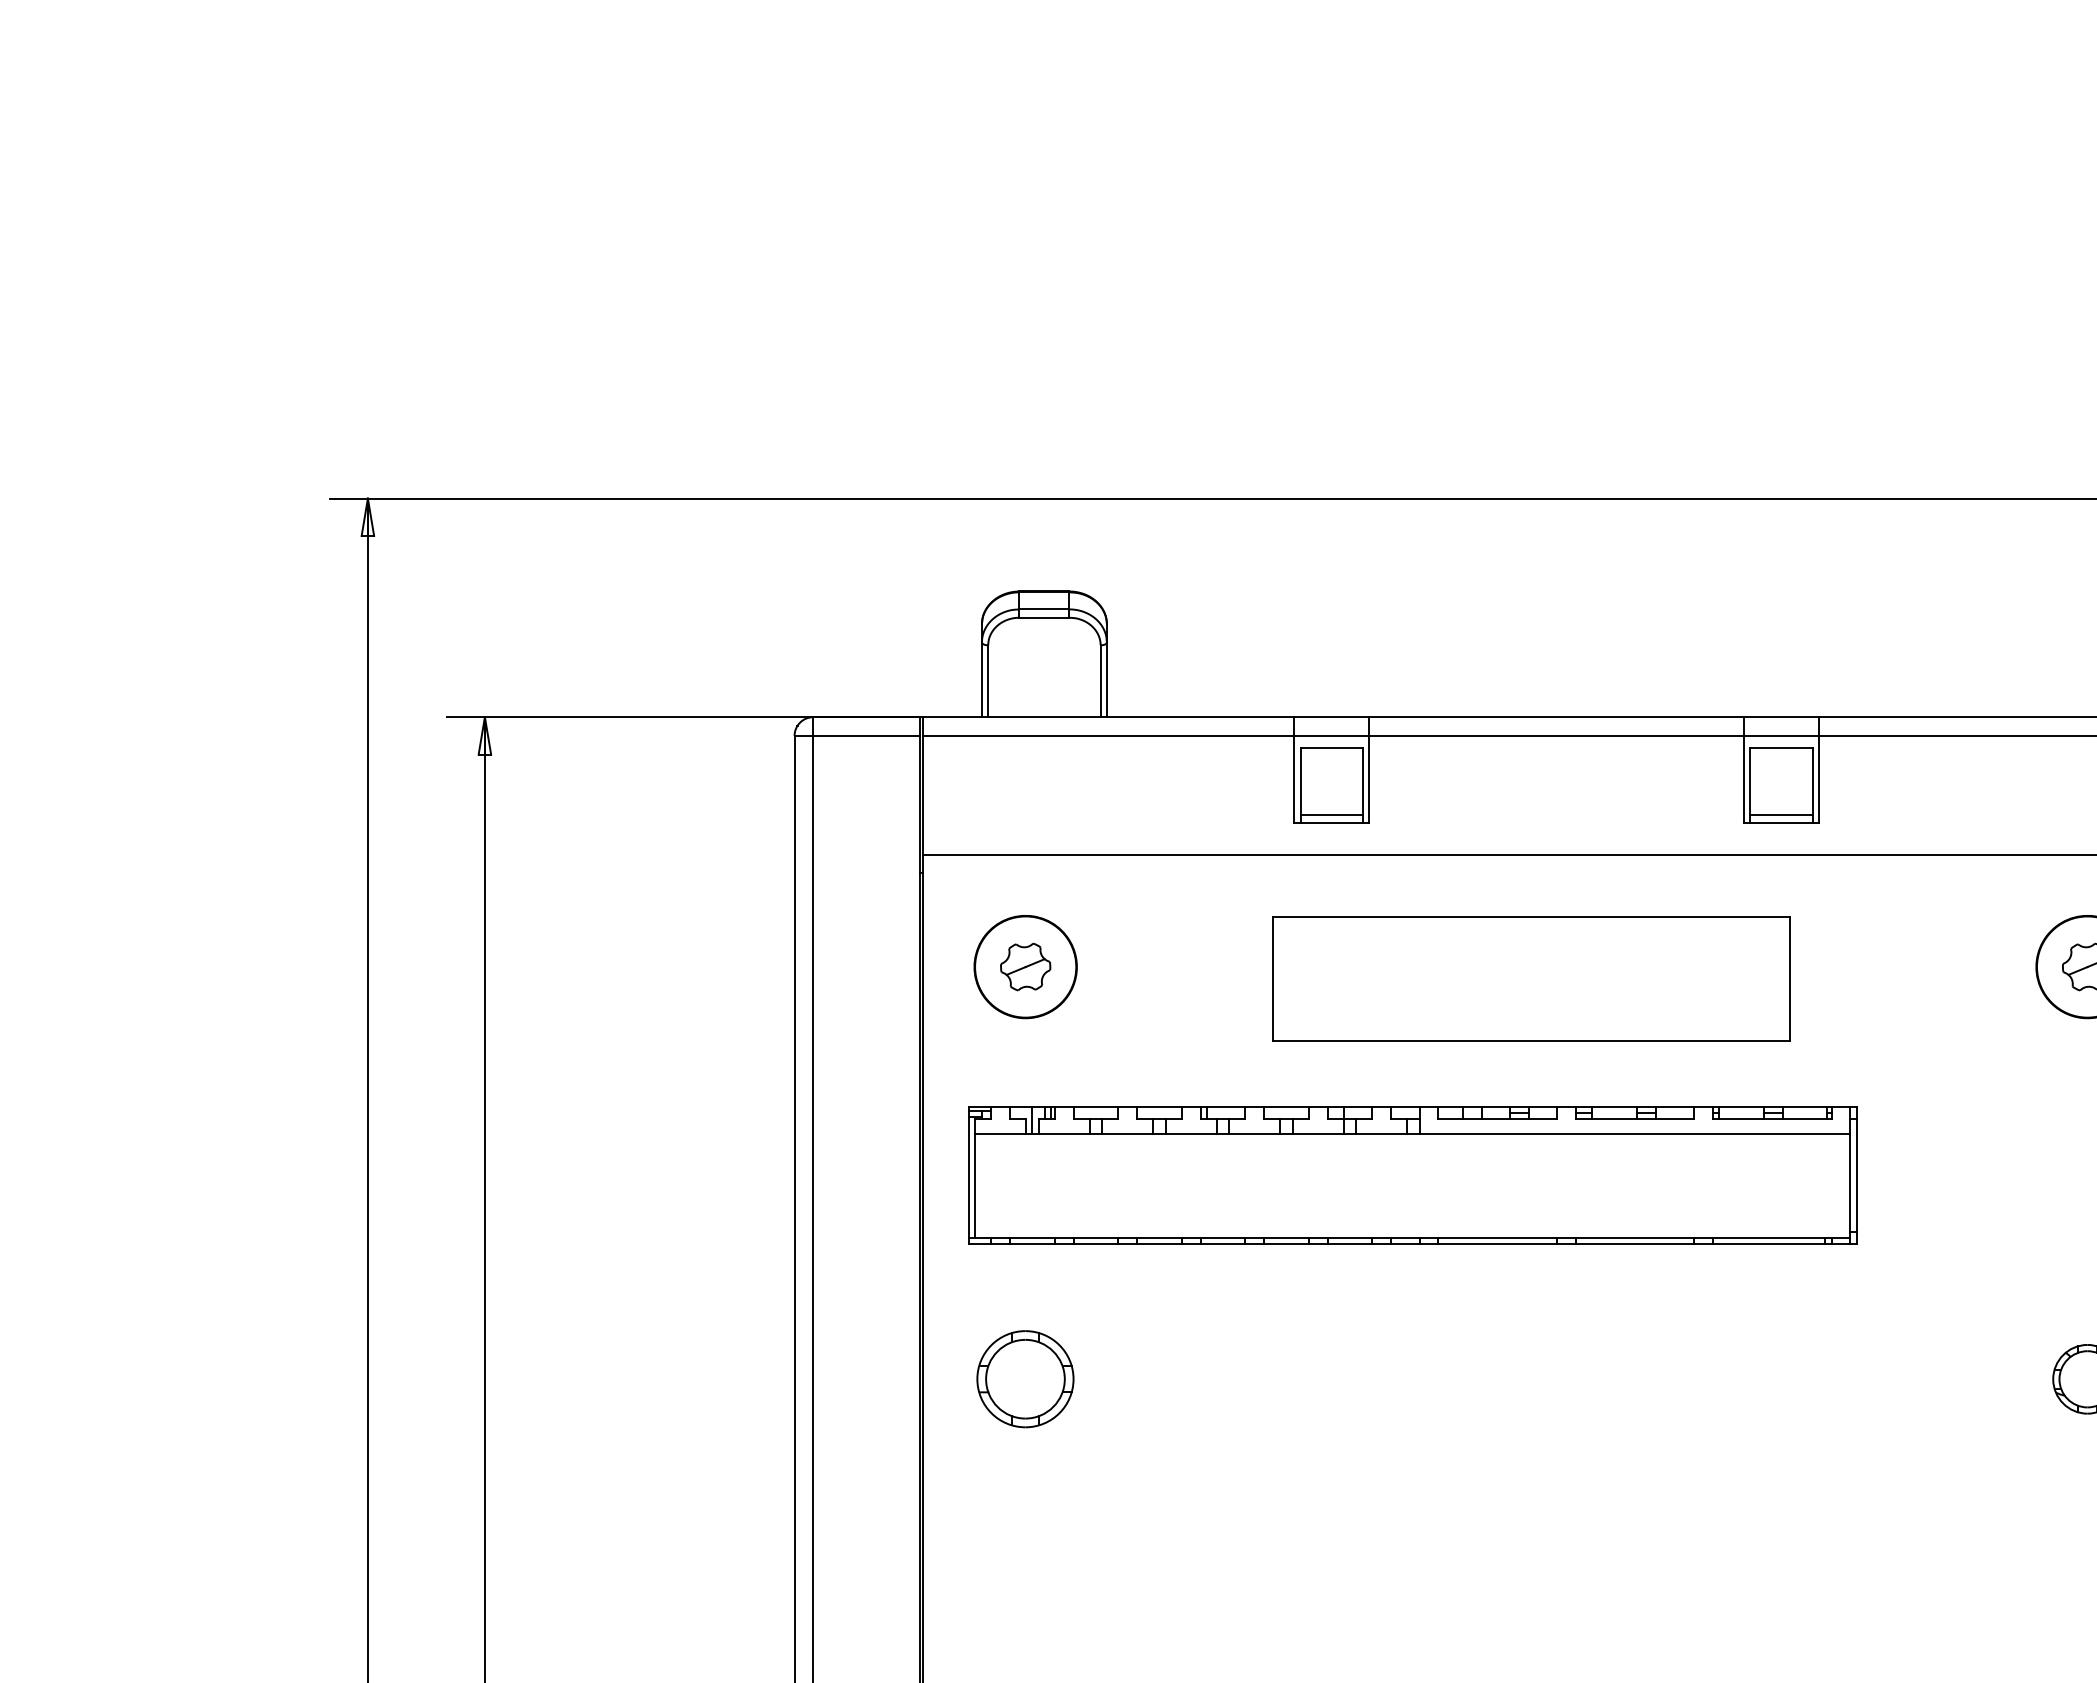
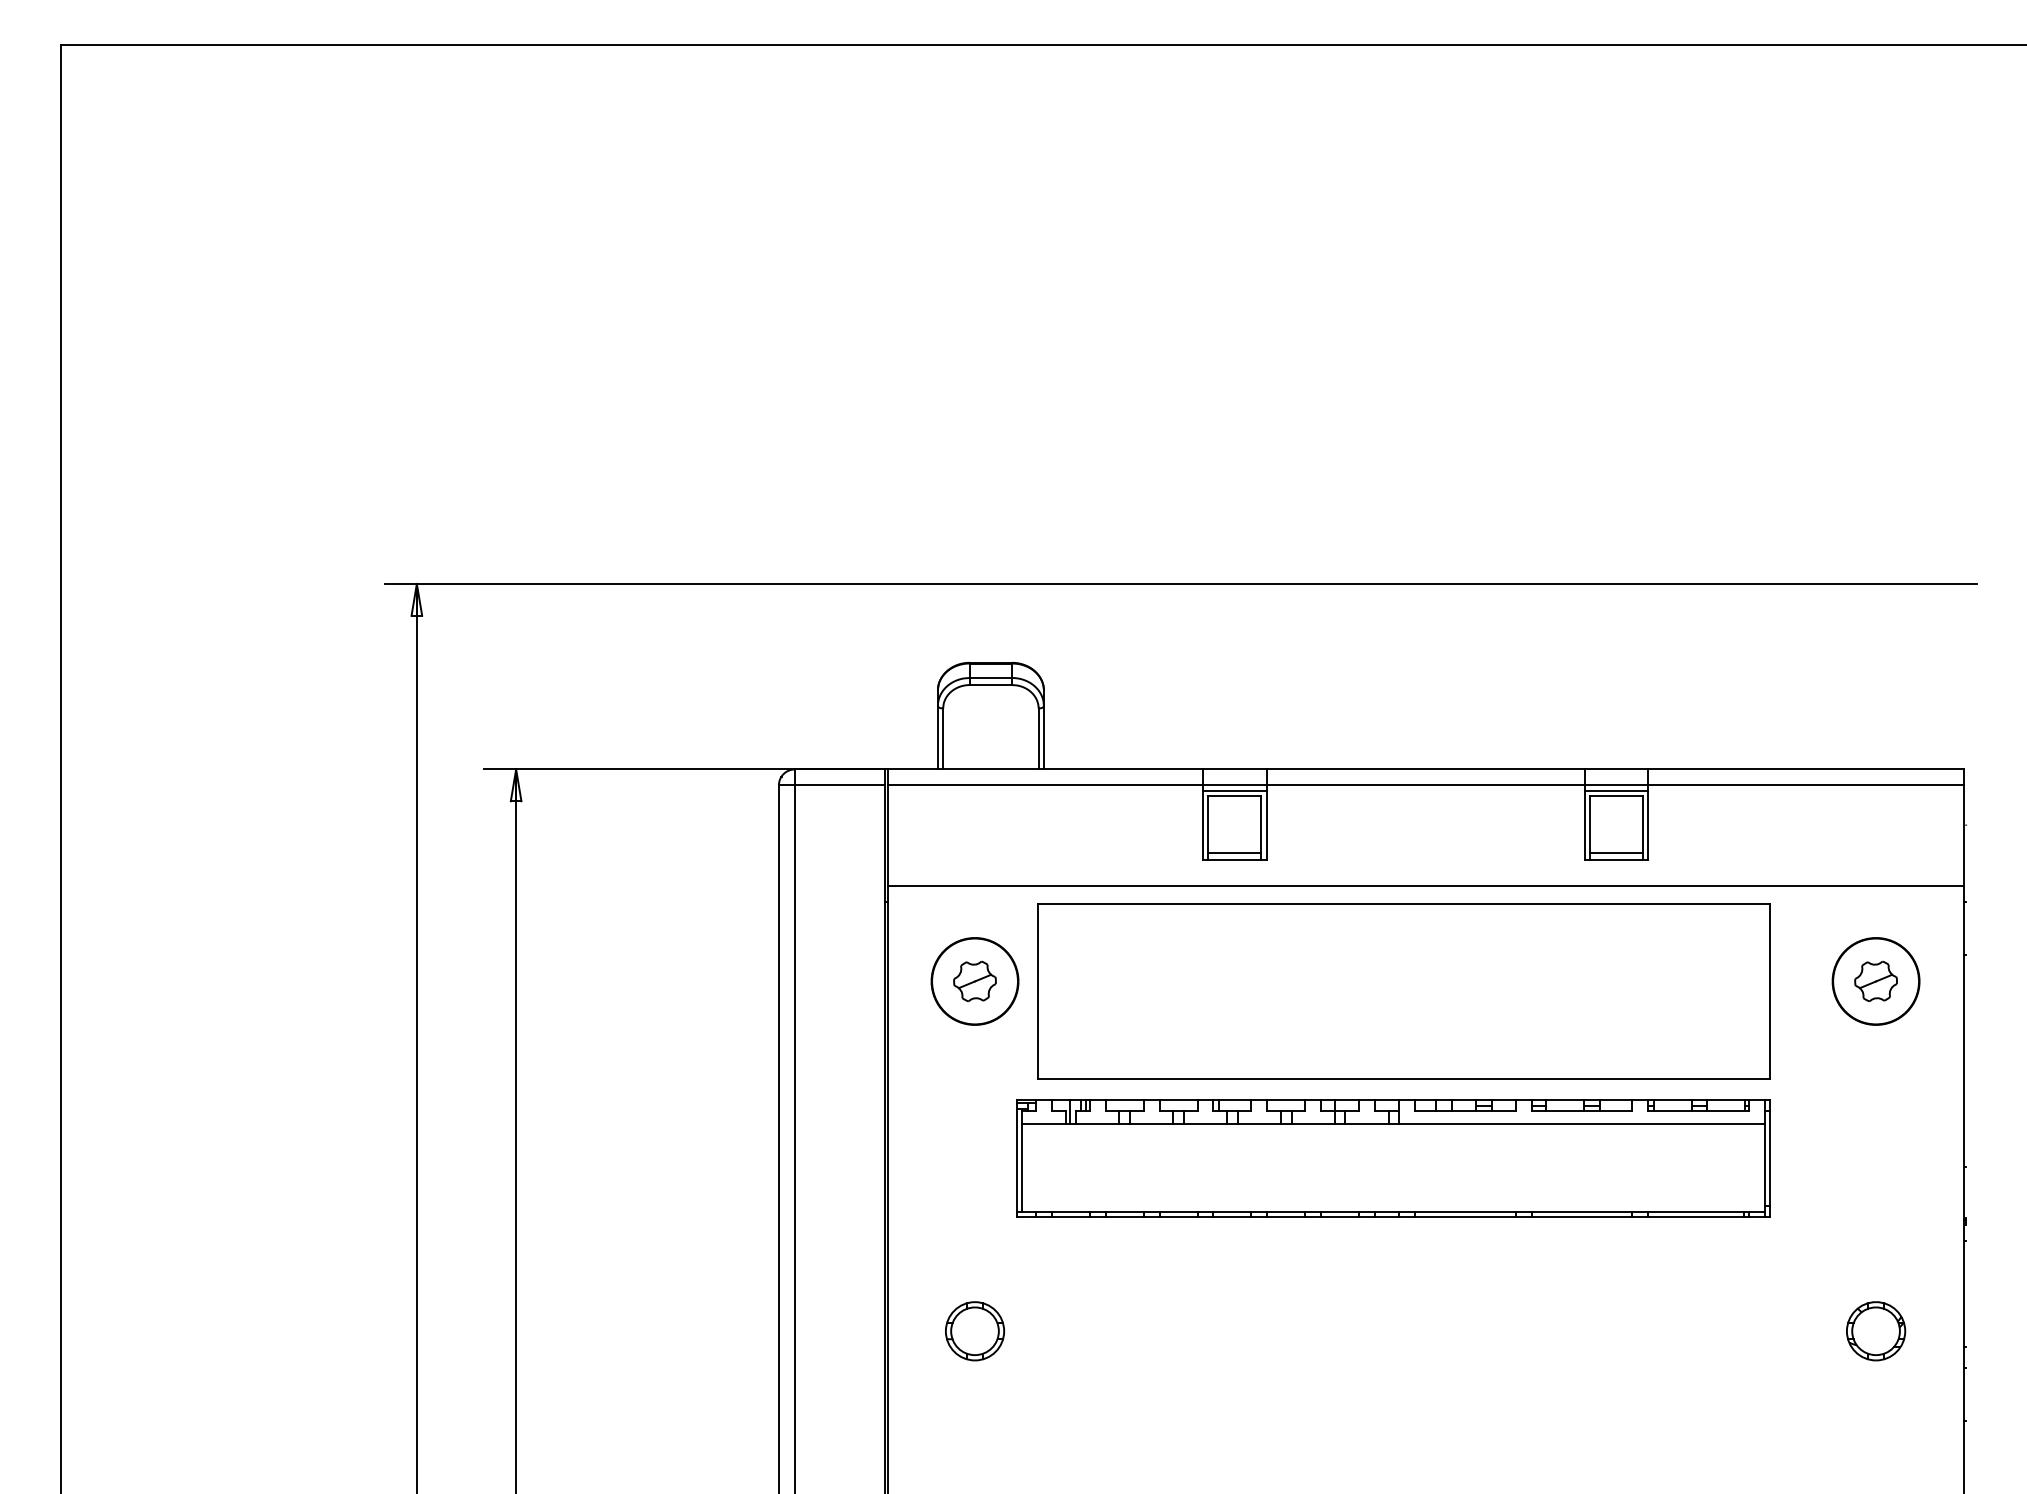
line: (1331, 741) -> (1234, 790), added
line: (1781, 741) -> (1616, 790), added
part: (1530, 978) -> (1403, 991), size x1.67
part: (1412, 1175) -> (1393, 1158), moved
part: (1026, 1379) -> (975, 1331), size x0.71

